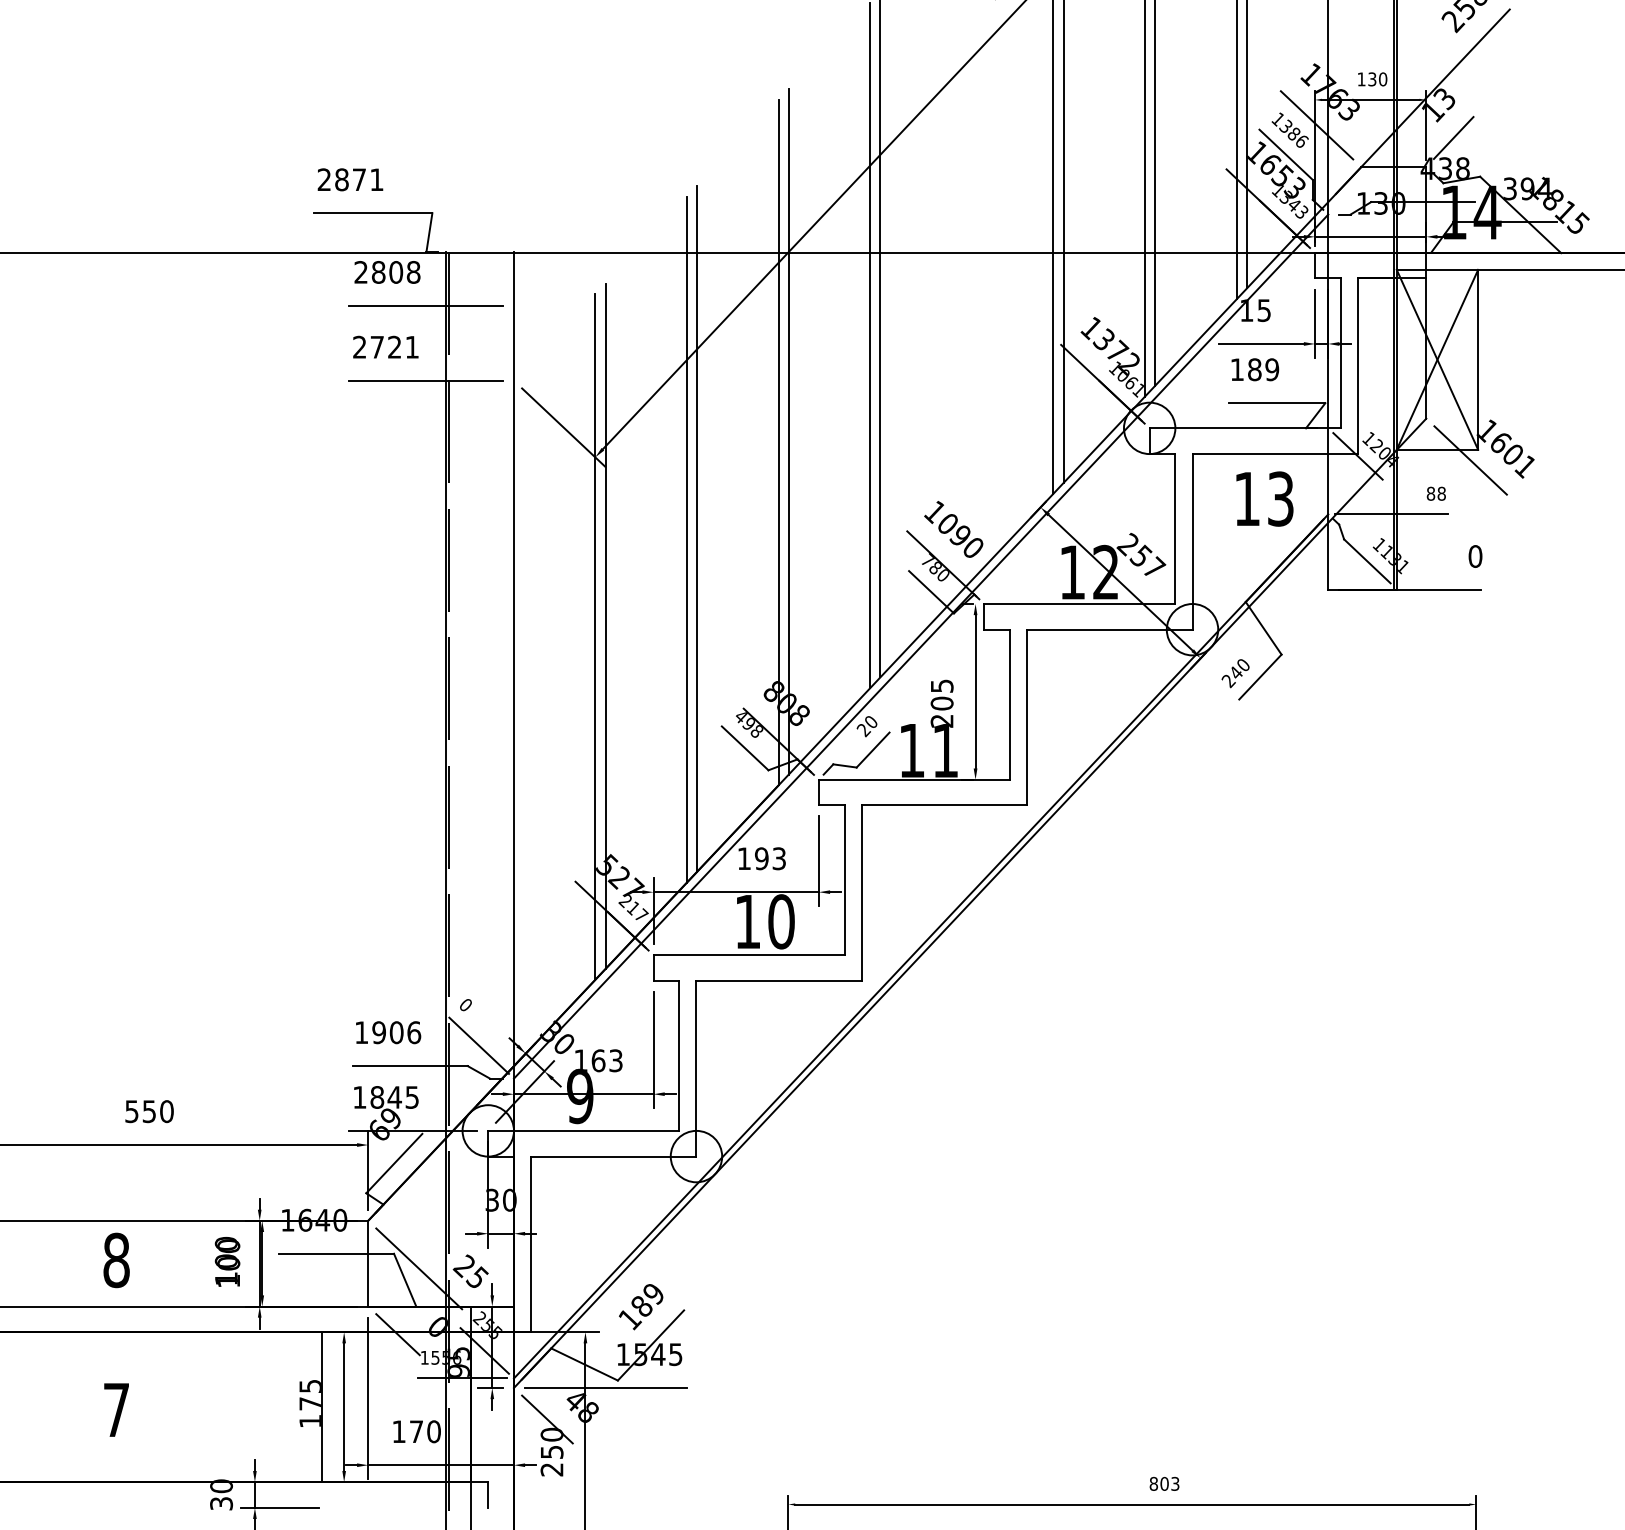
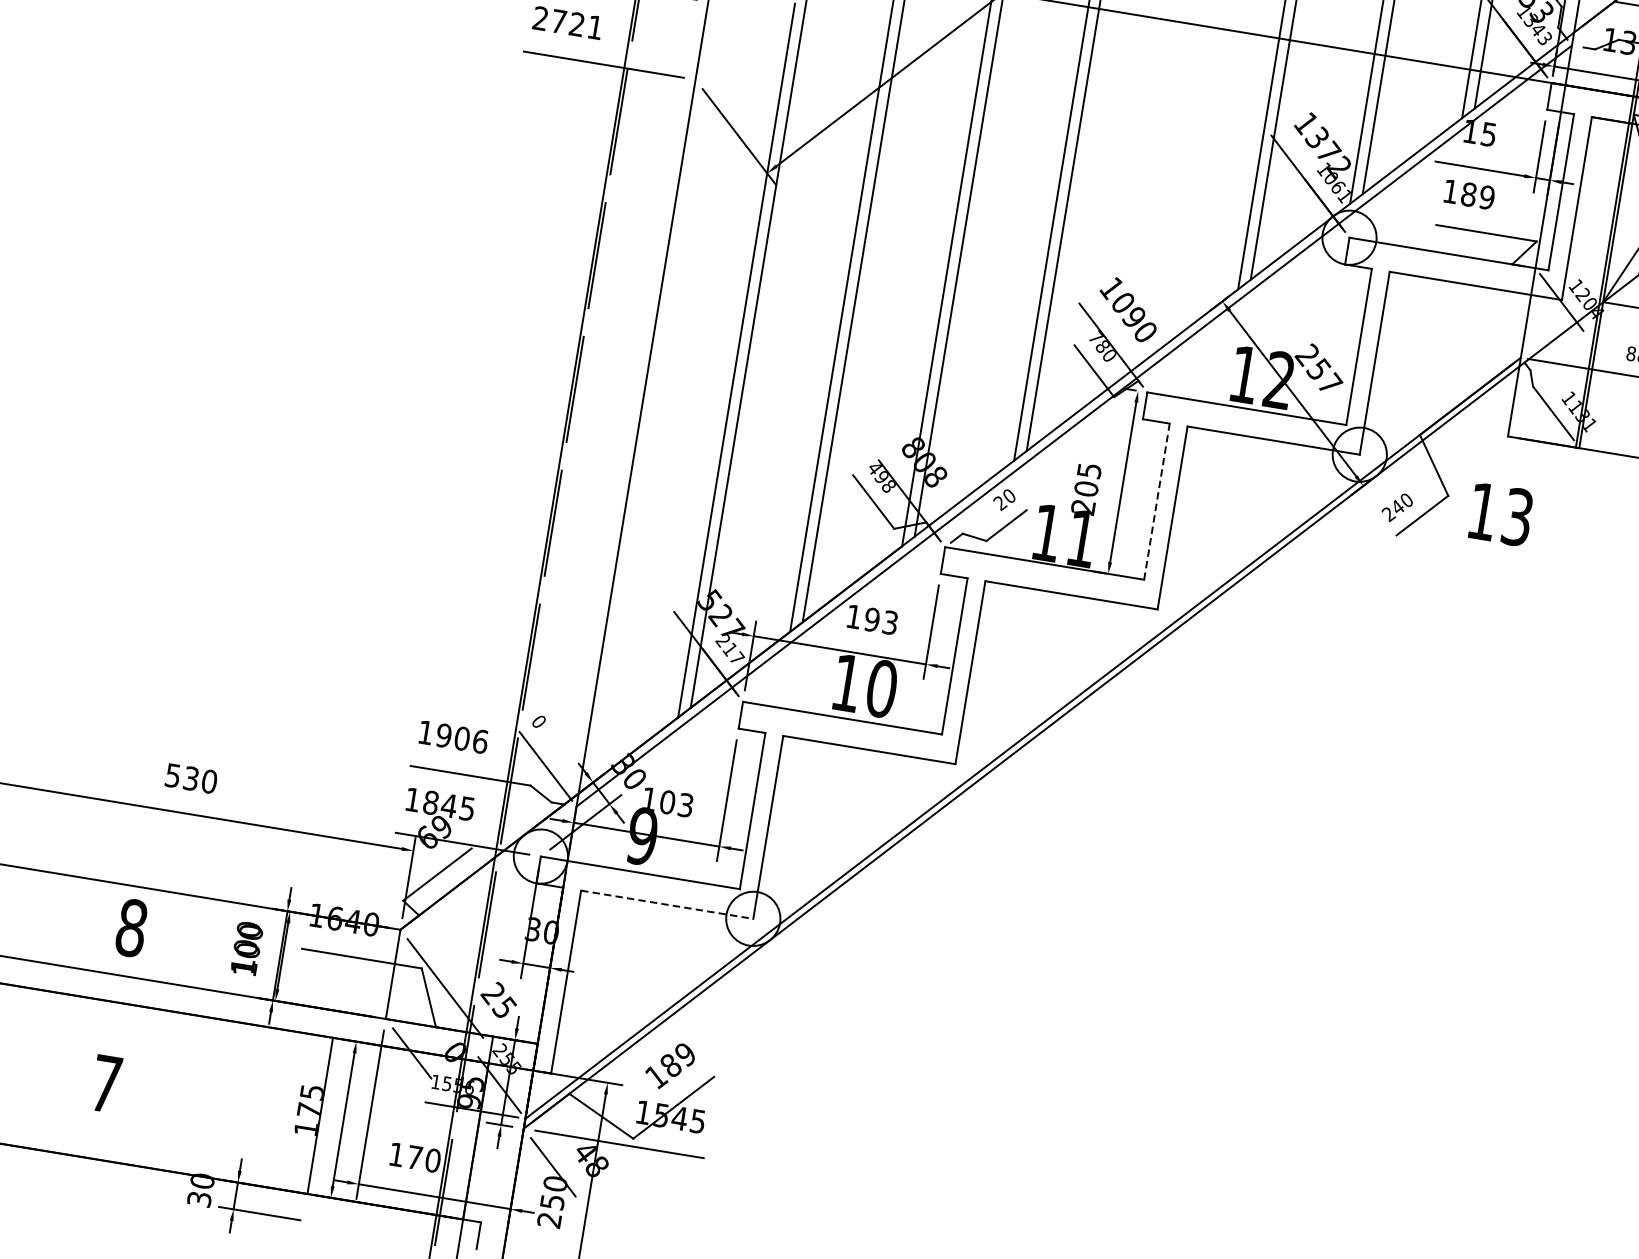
text: (1264, 498) -> (1500, 513), moved
line: (1010, 704) -> (1157, 501), solid -> dashed
text: (598, 1060) -> (667, 802), 163 -> 103
text: (149, 1111) -> (191, 778), 550 -> 530
line: (613, 1156) -> (666, 904), solid -> dashed

